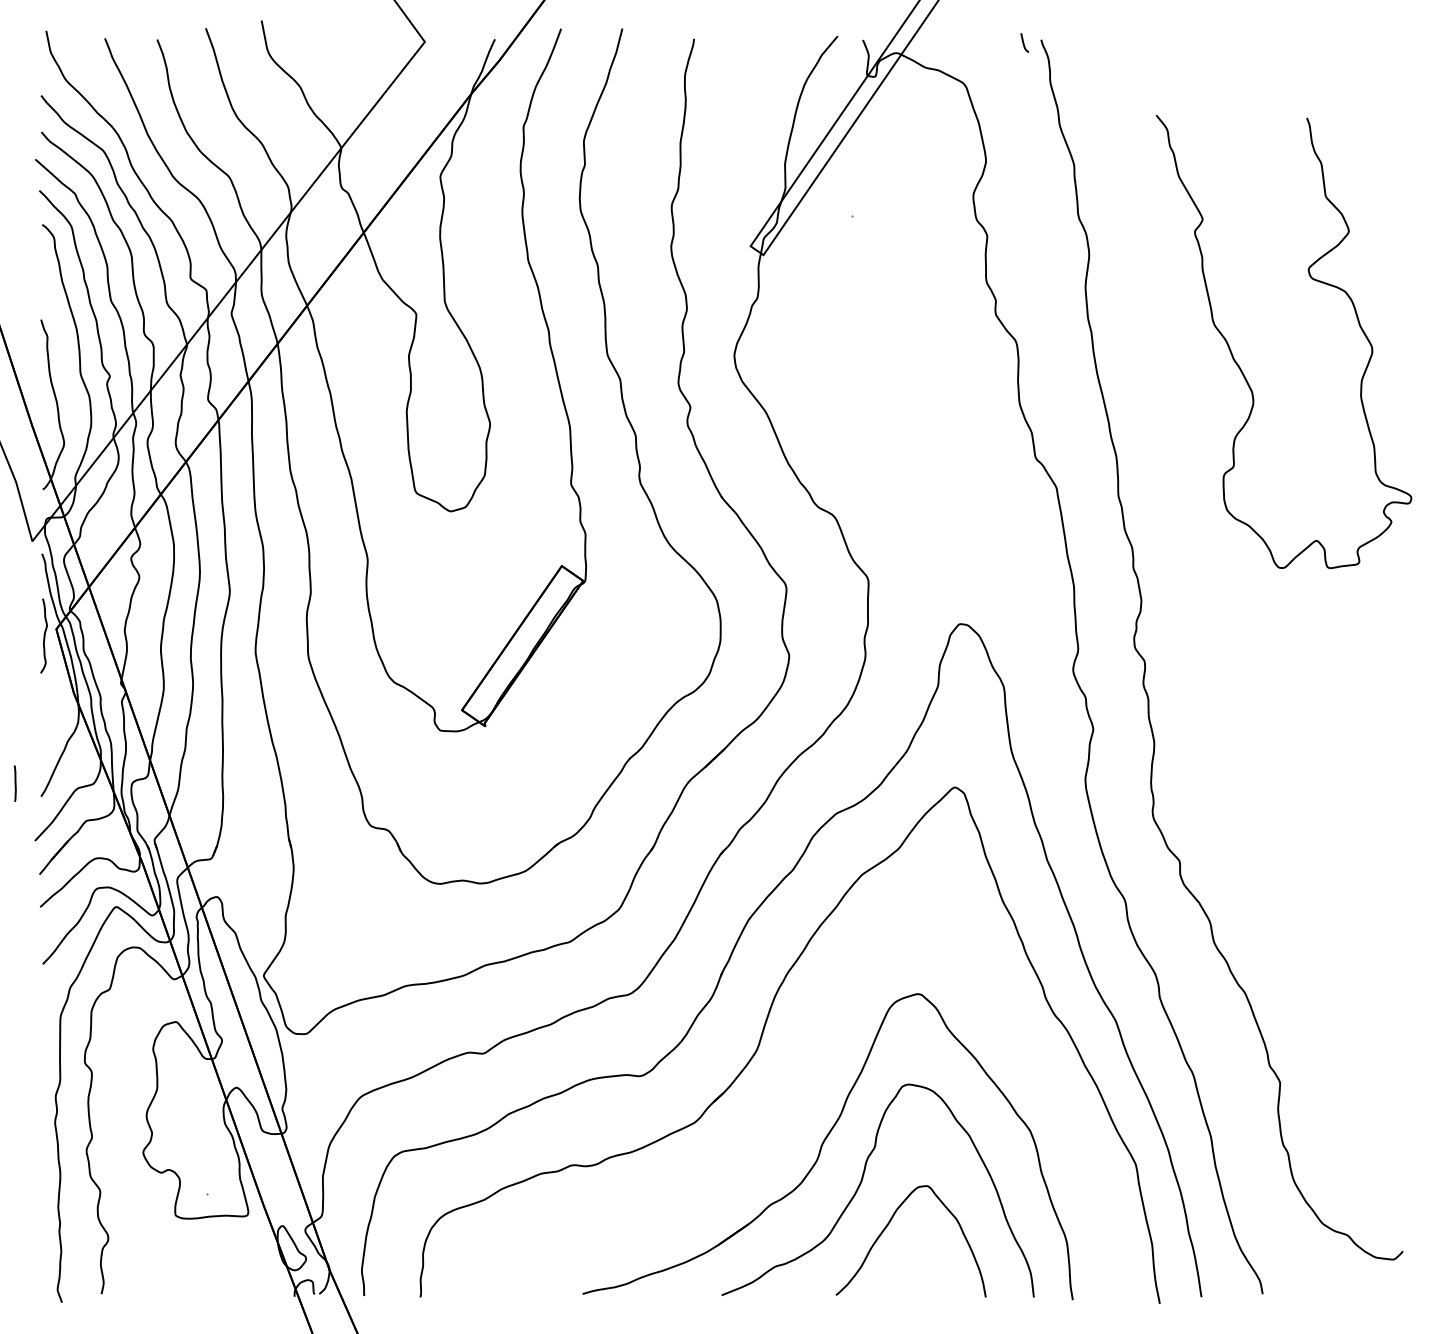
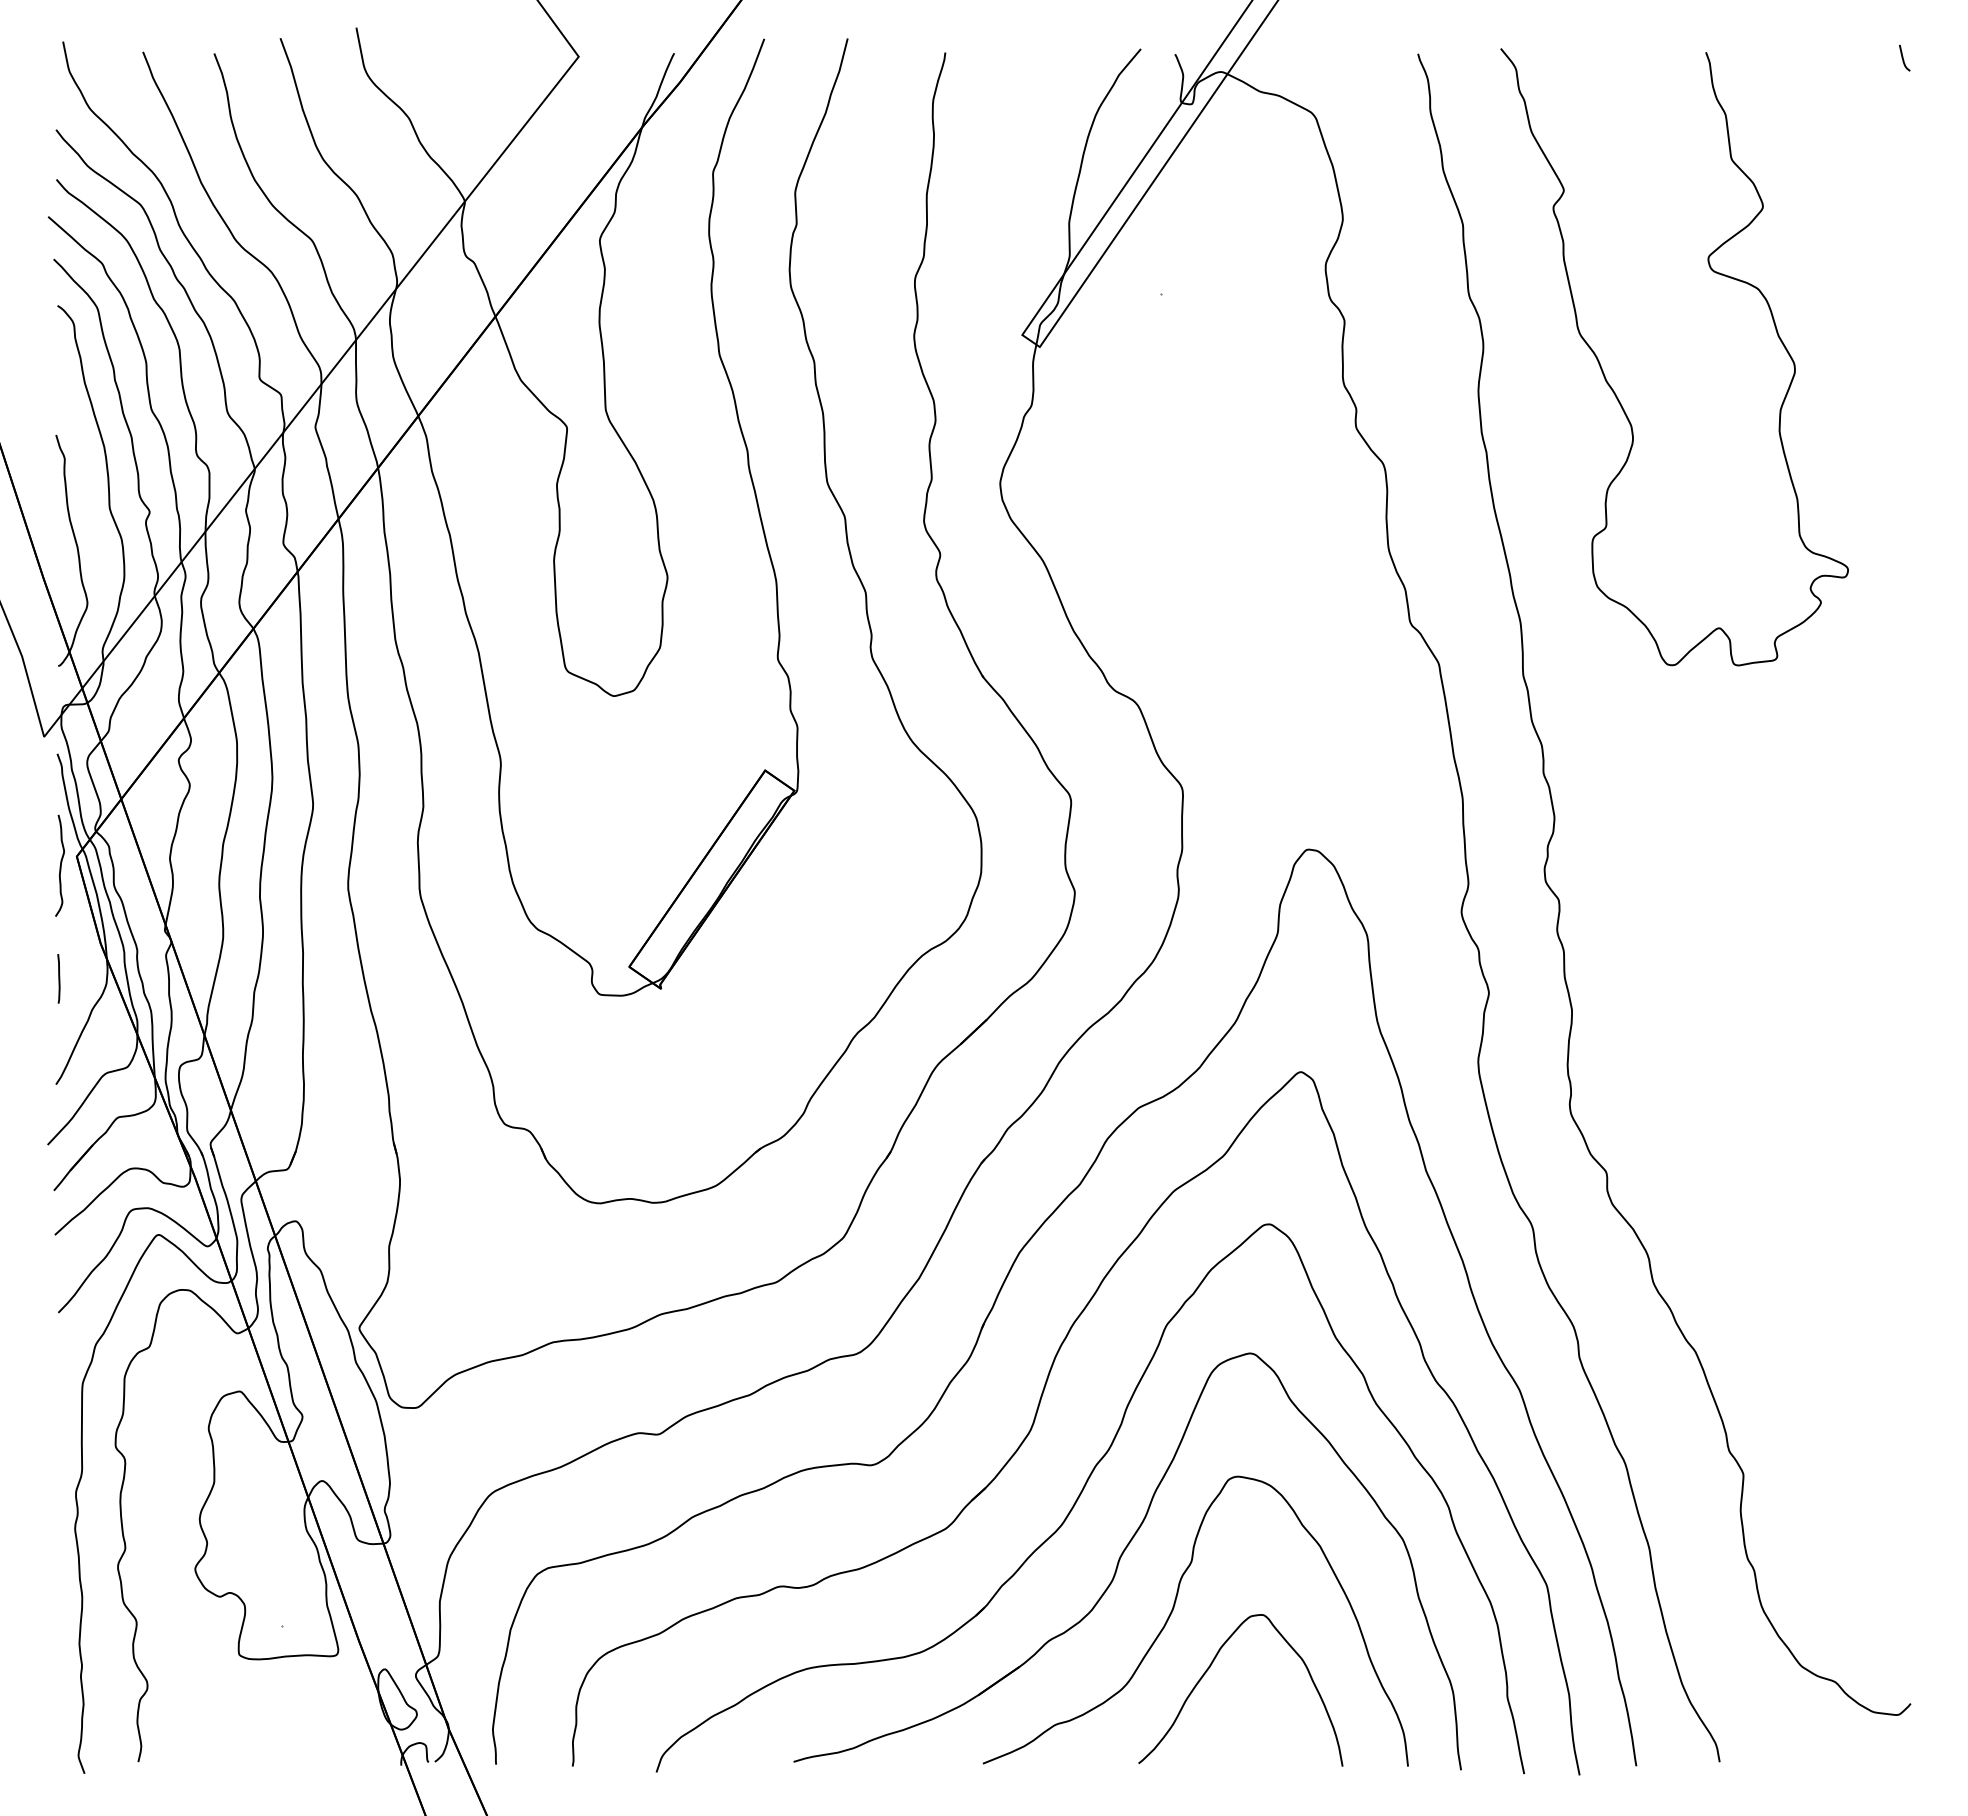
curve: (1023, 42) -> (1903, 57), moved
curve: (1240, 367) -> (1615, 392), moved
line: (15, 783) -> (58, 978), moved
part: (794, 1097) -> (1081, 1494), added

